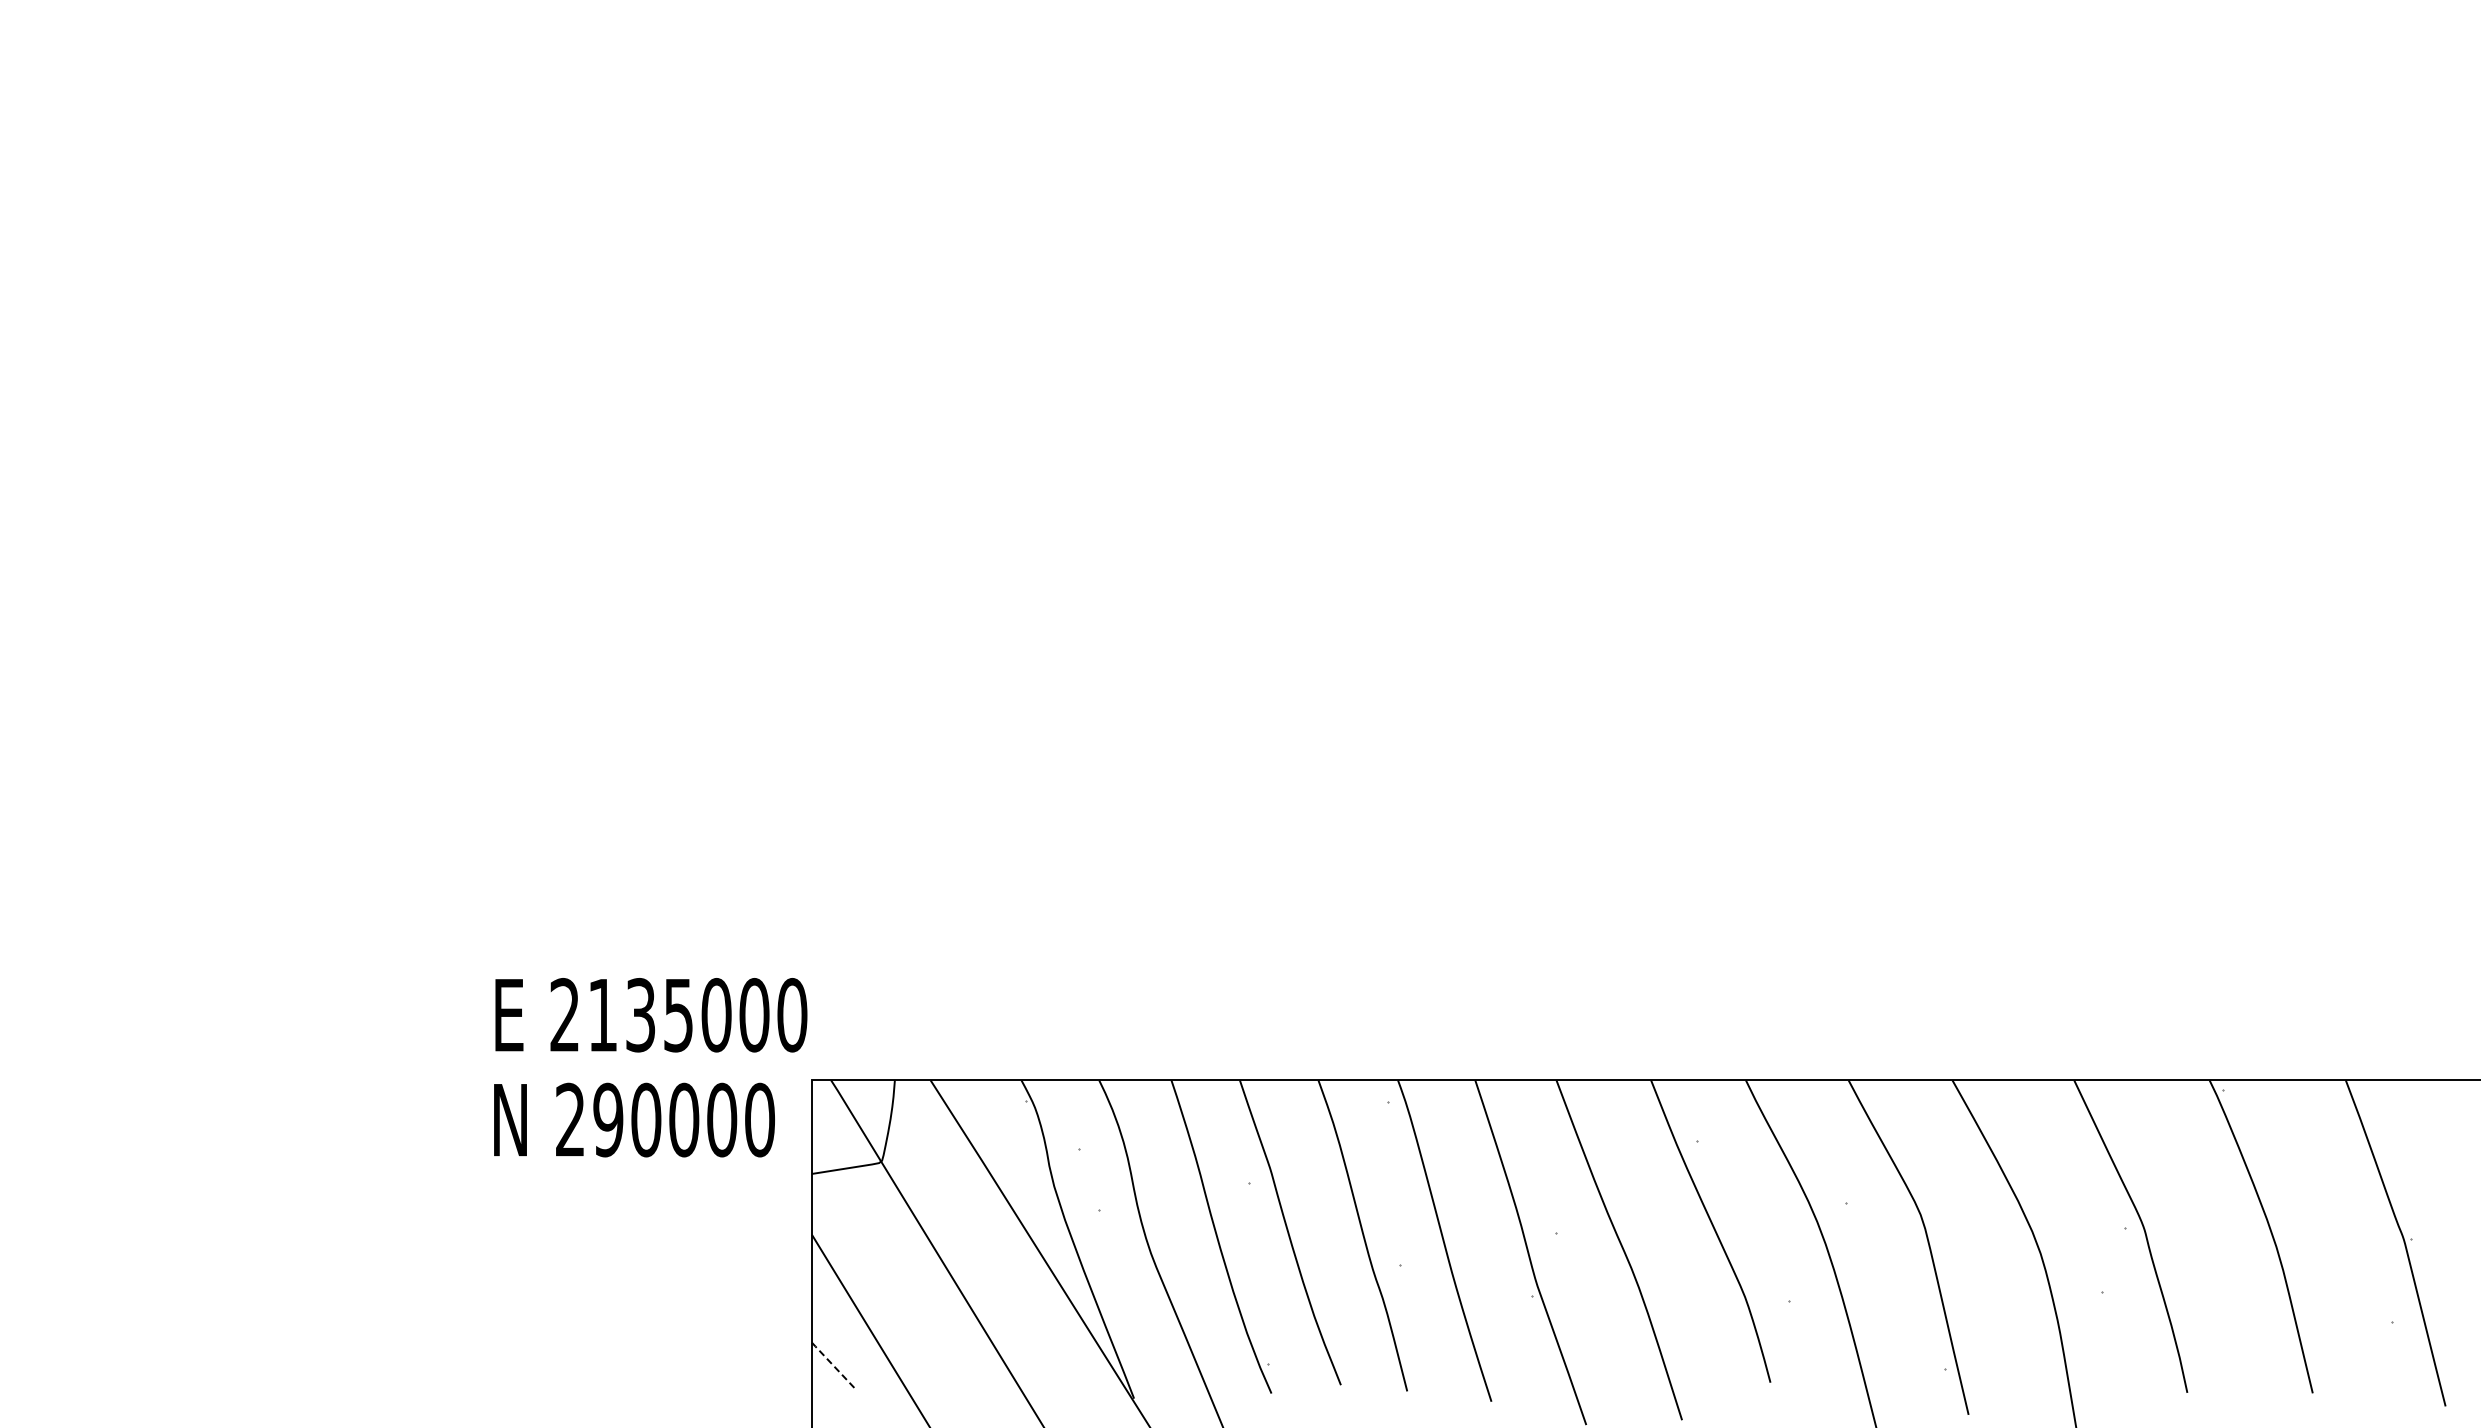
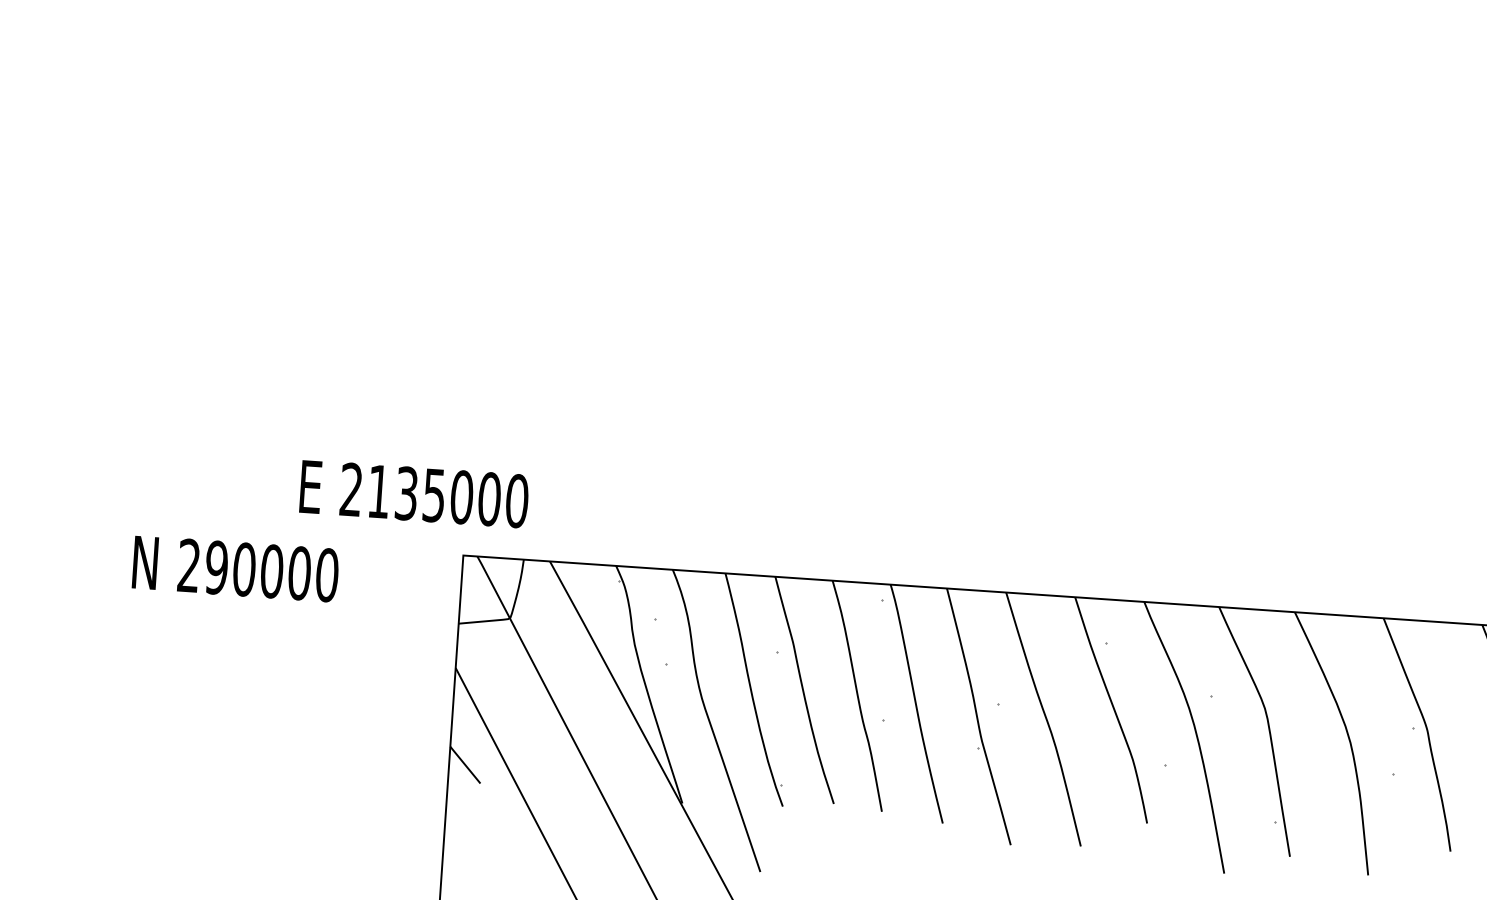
text: (651, 1015) -> (414, 494), moved
text: (634, 1119) -> (235, 568), moved
line: (833, 1366) -> (464, 765), dashed -> solid

